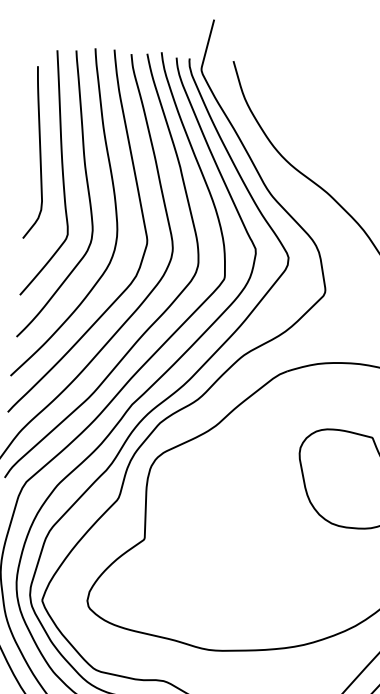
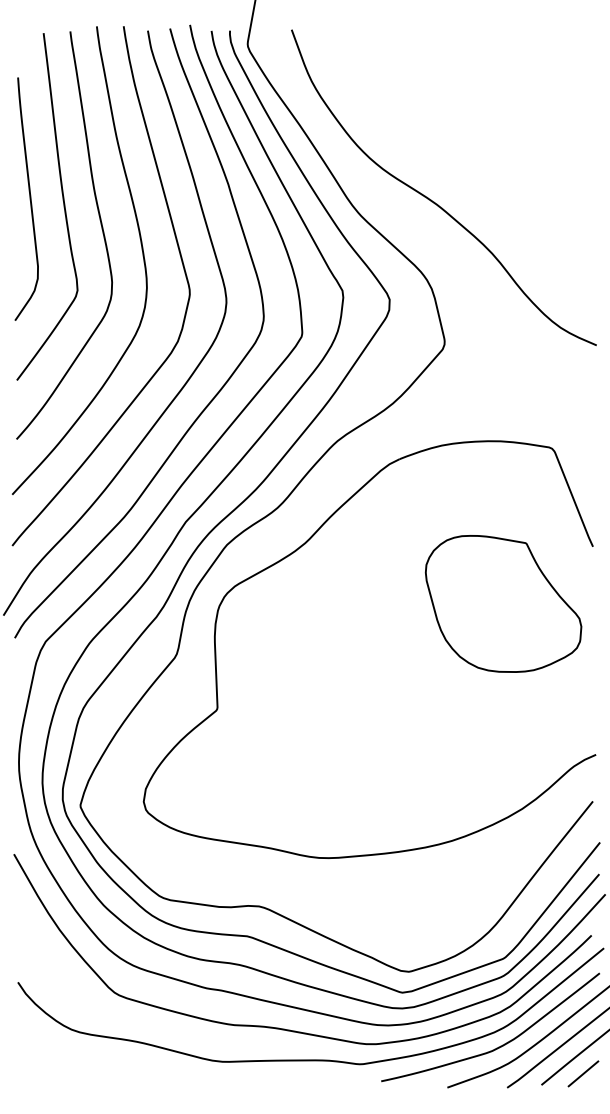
curve: (39, 152) -> (29, 198), moved

